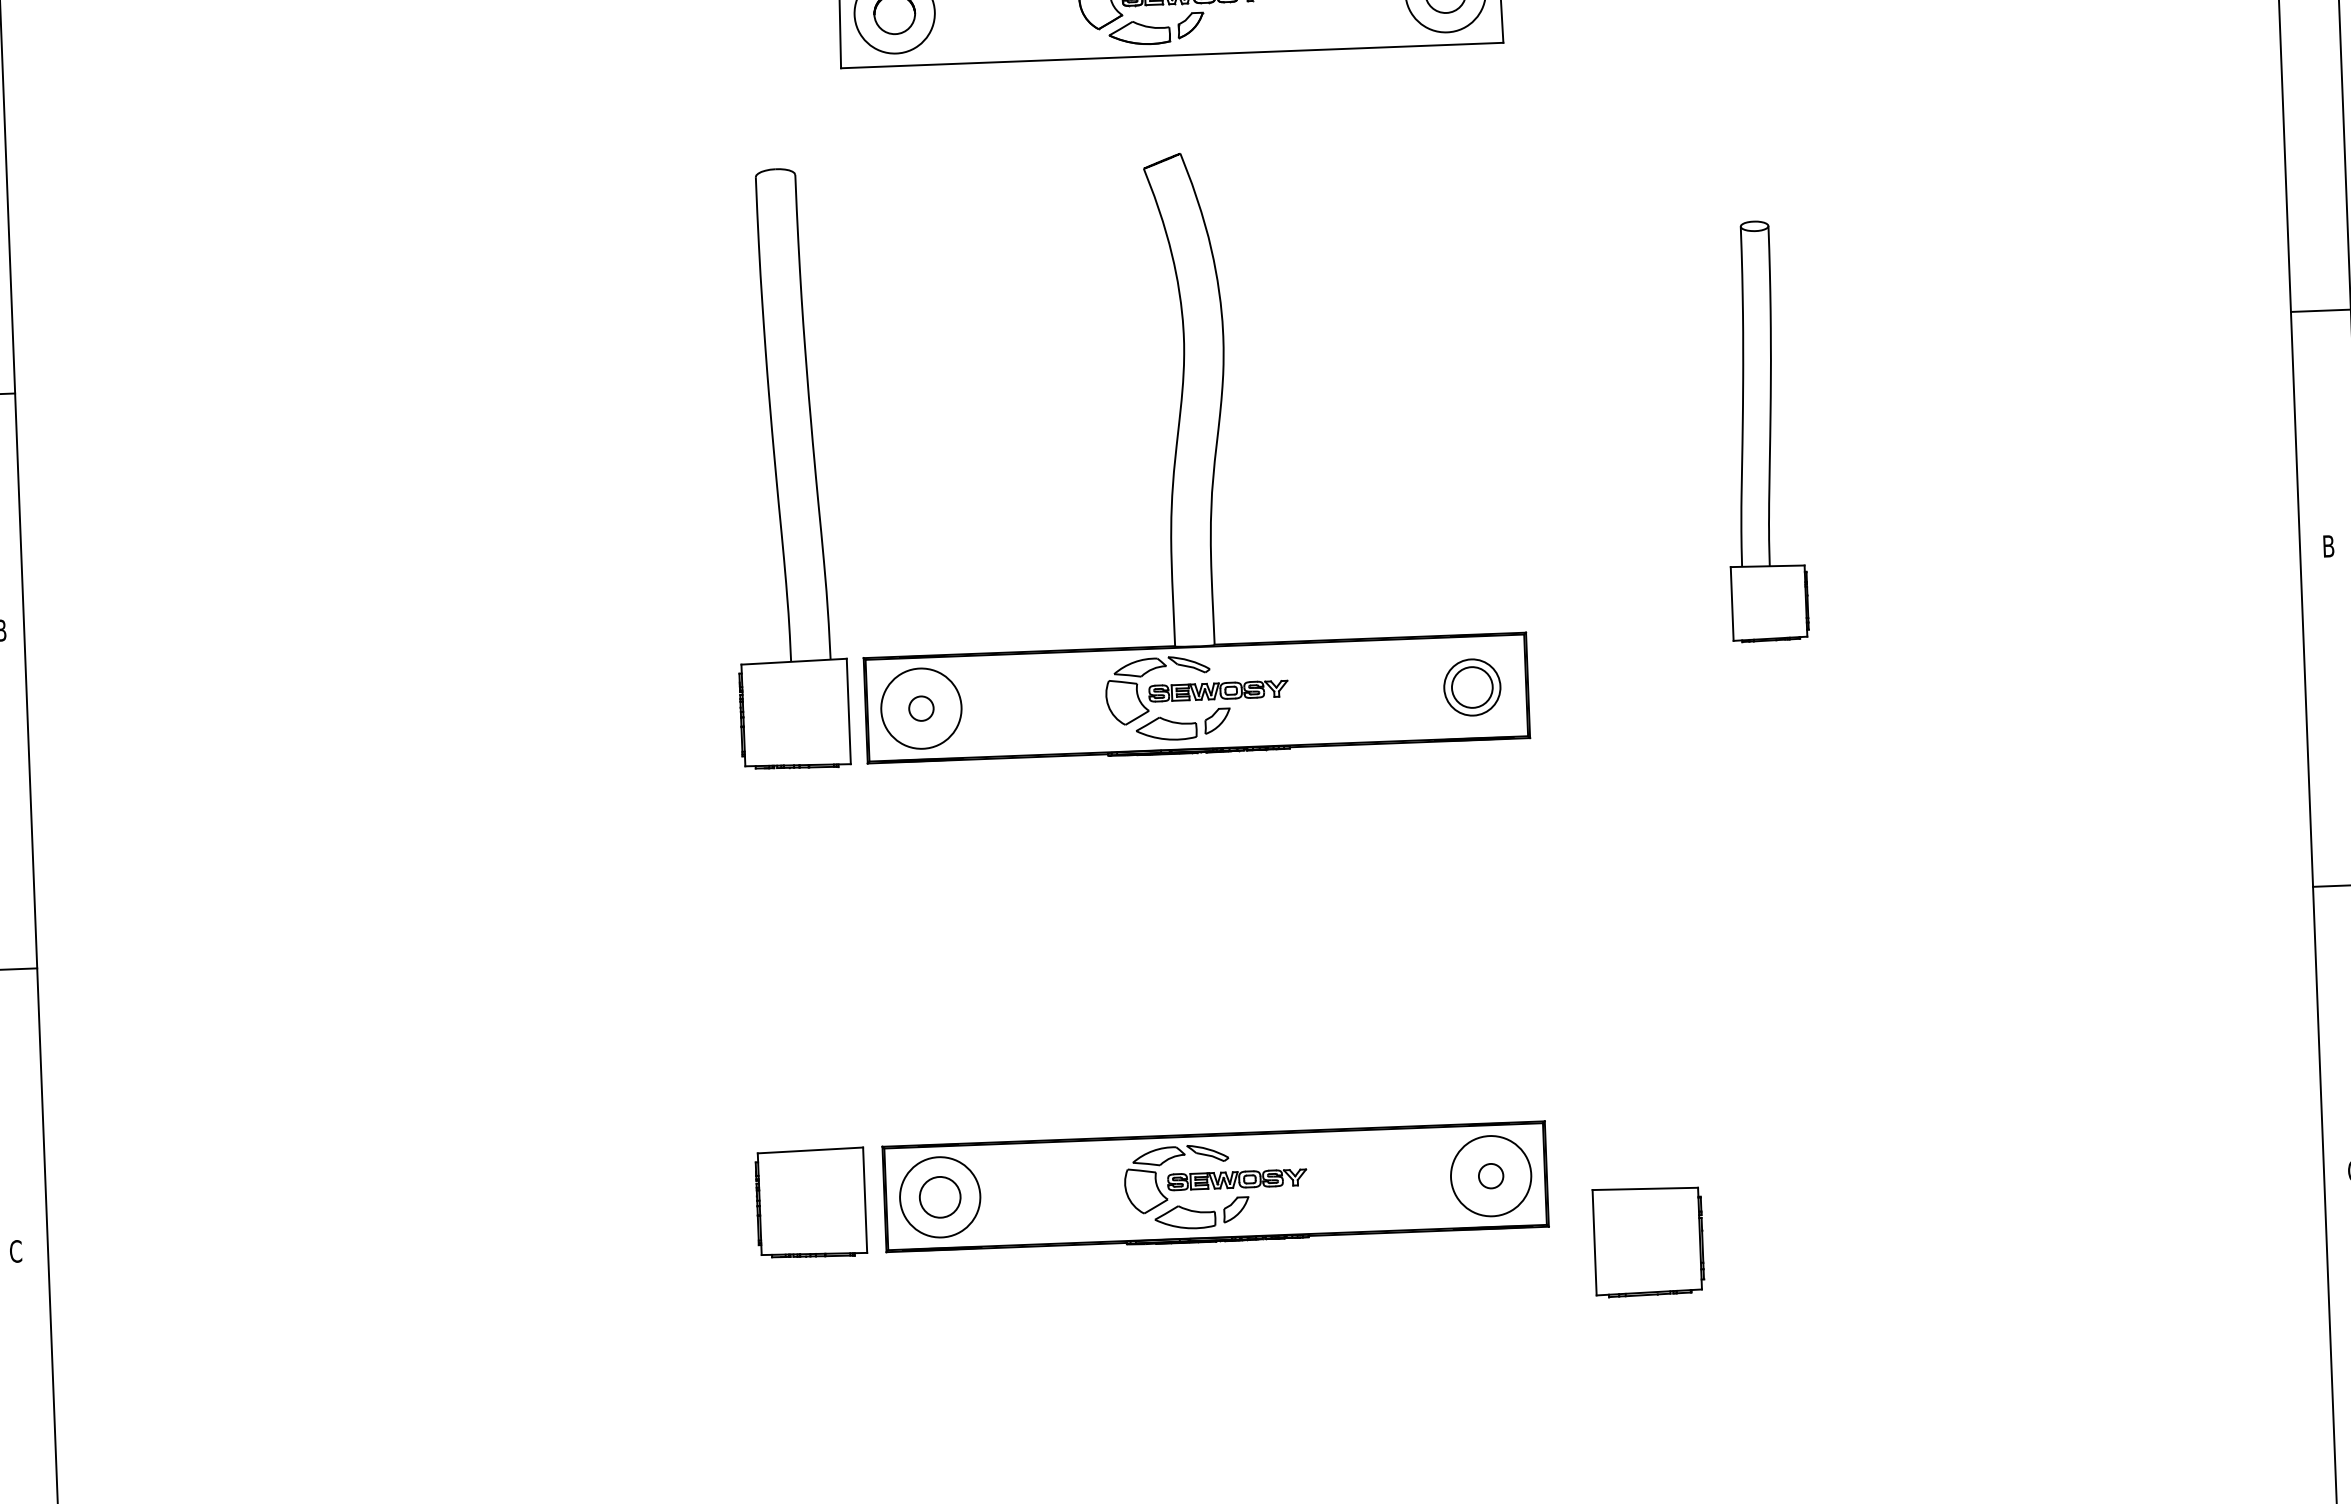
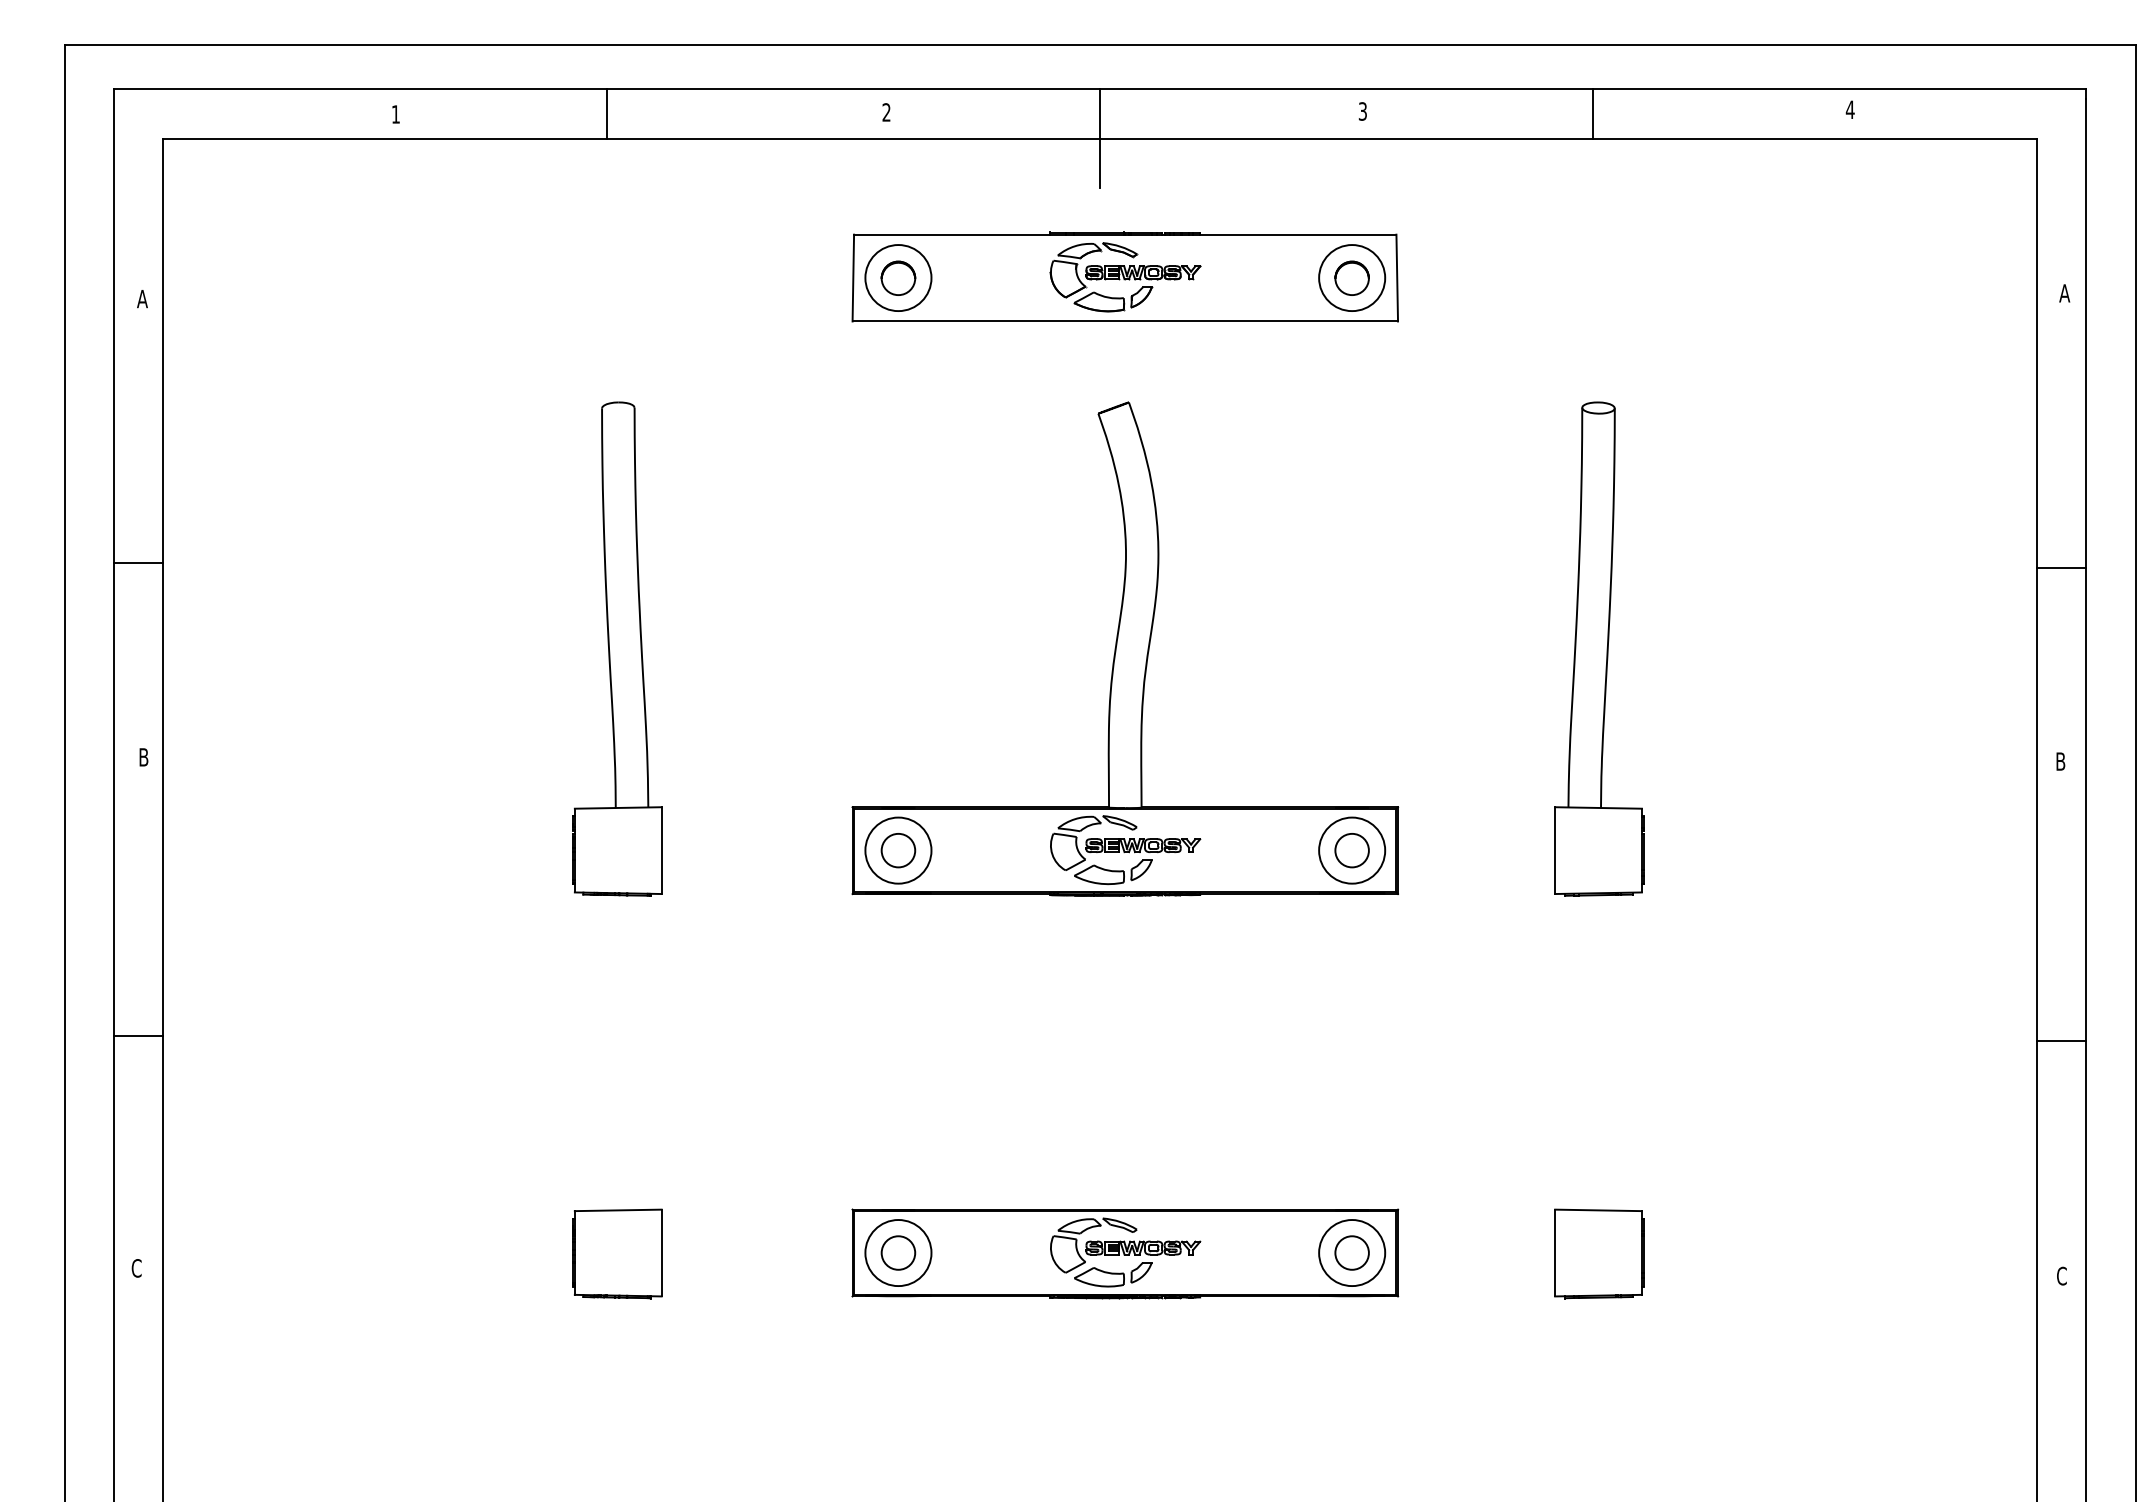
part: (1763, 430) -> (1599, 648), size x1.43
part: (785, 468) -> (617, 648), moved
circle: (1472, 687) -> (1352, 850), size x1.43
circle: (921, 708) -> (898, 850), size x1.67
circle: (1490, 1175) -> (1351, 1252), size x1.67
part: (811, 1202) -> (617, 1253), moved
part: (1648, 1241) -> (1599, 1253), moved

